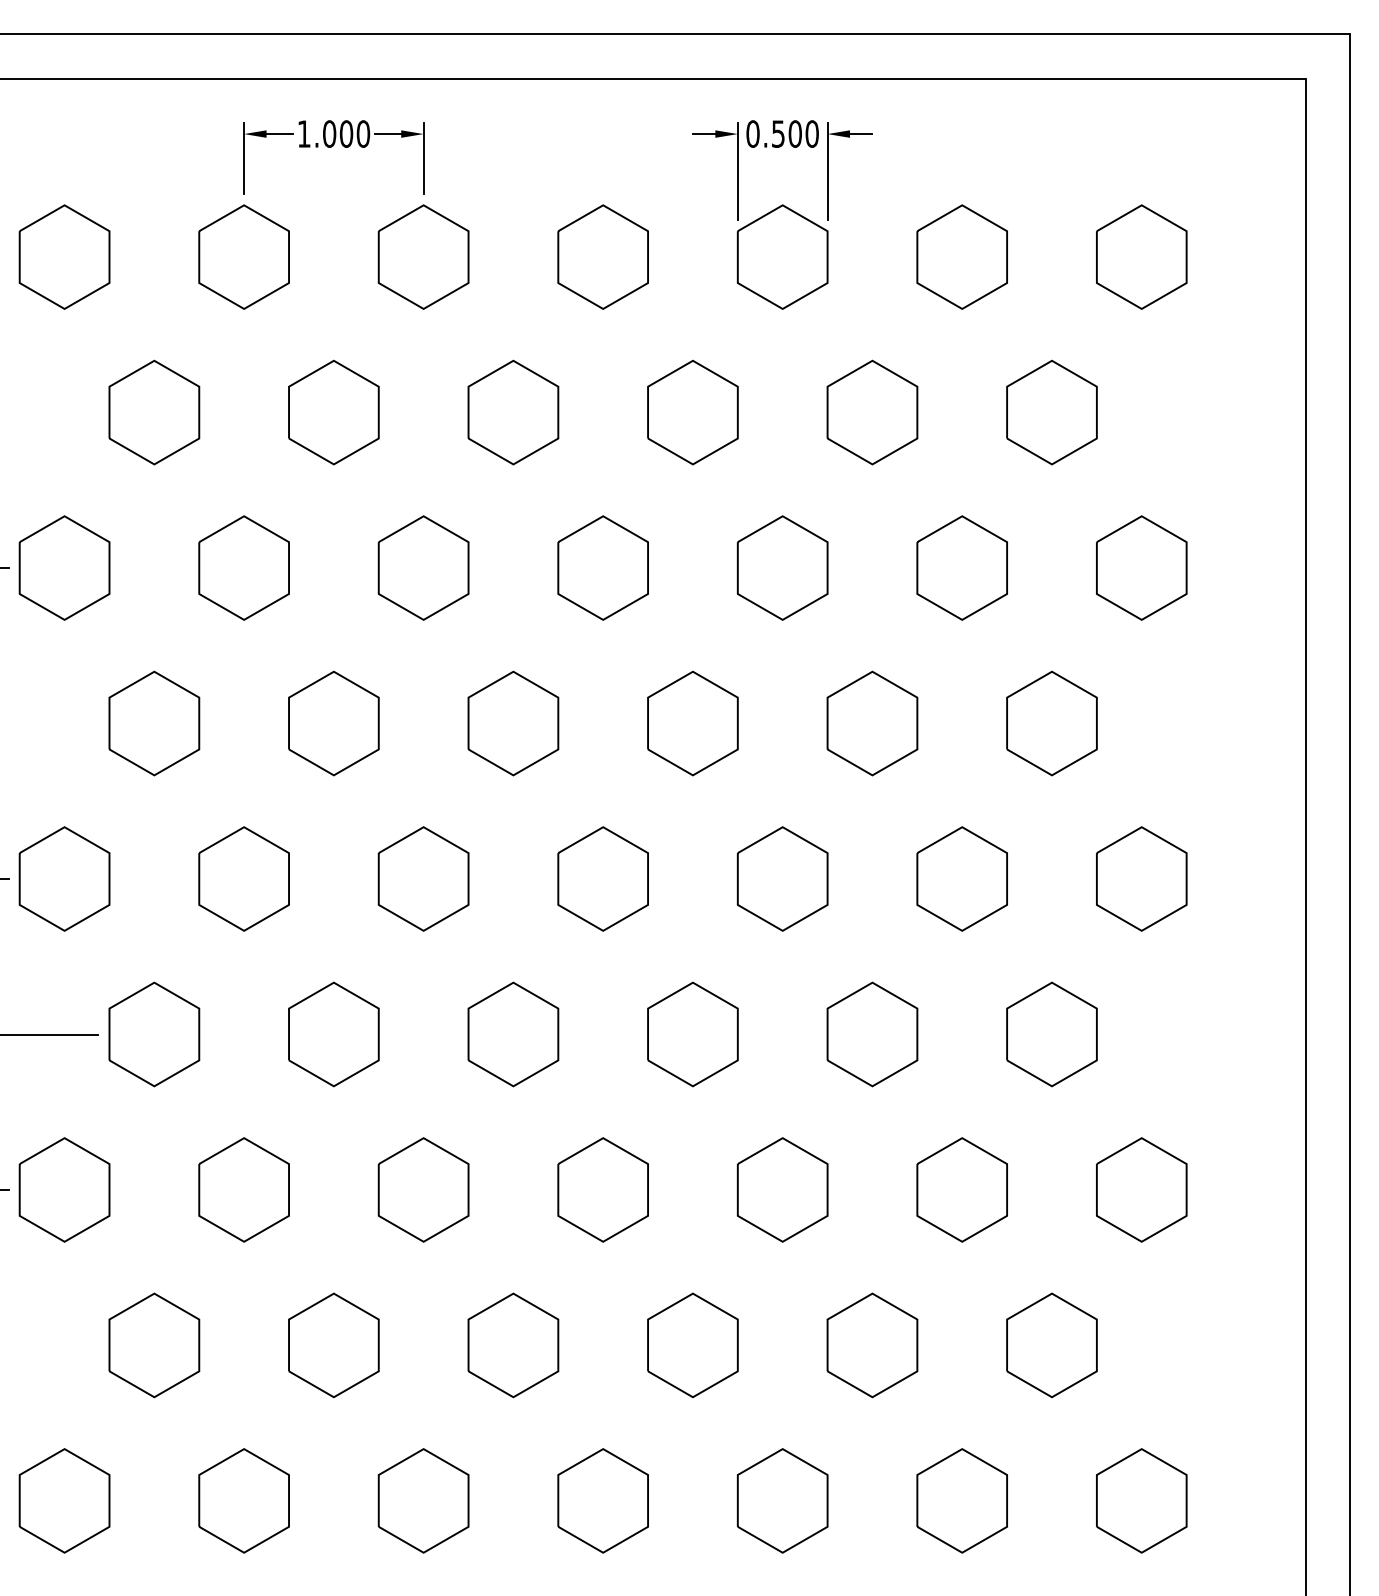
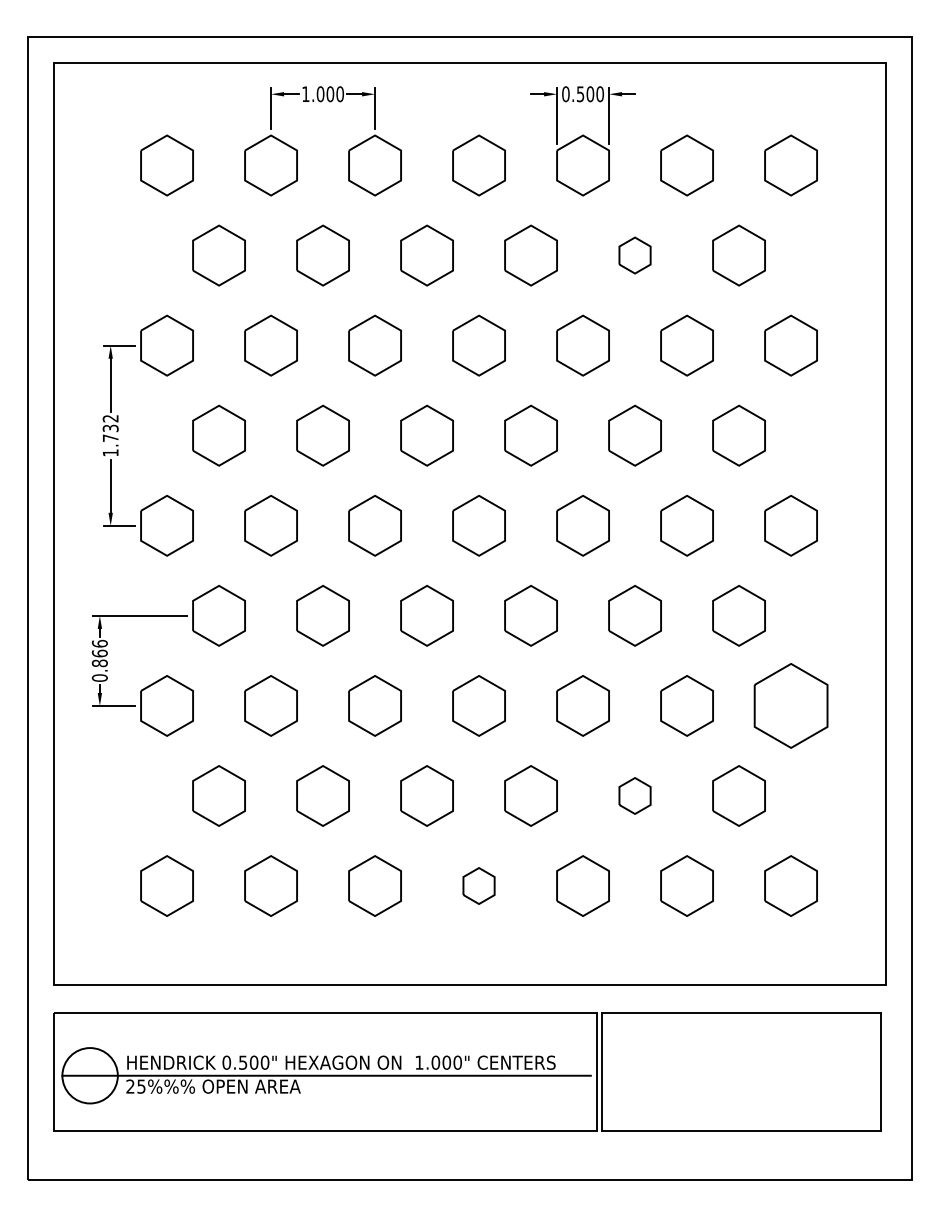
part: (871, 412) -> (634, 255), size x0.6
part: (1140, 1189) -> (790, 705), size x1.4
part: (871, 1344) -> (634, 795), size x0.6
part: (602, 1499) -> (478, 885), size x0.6

